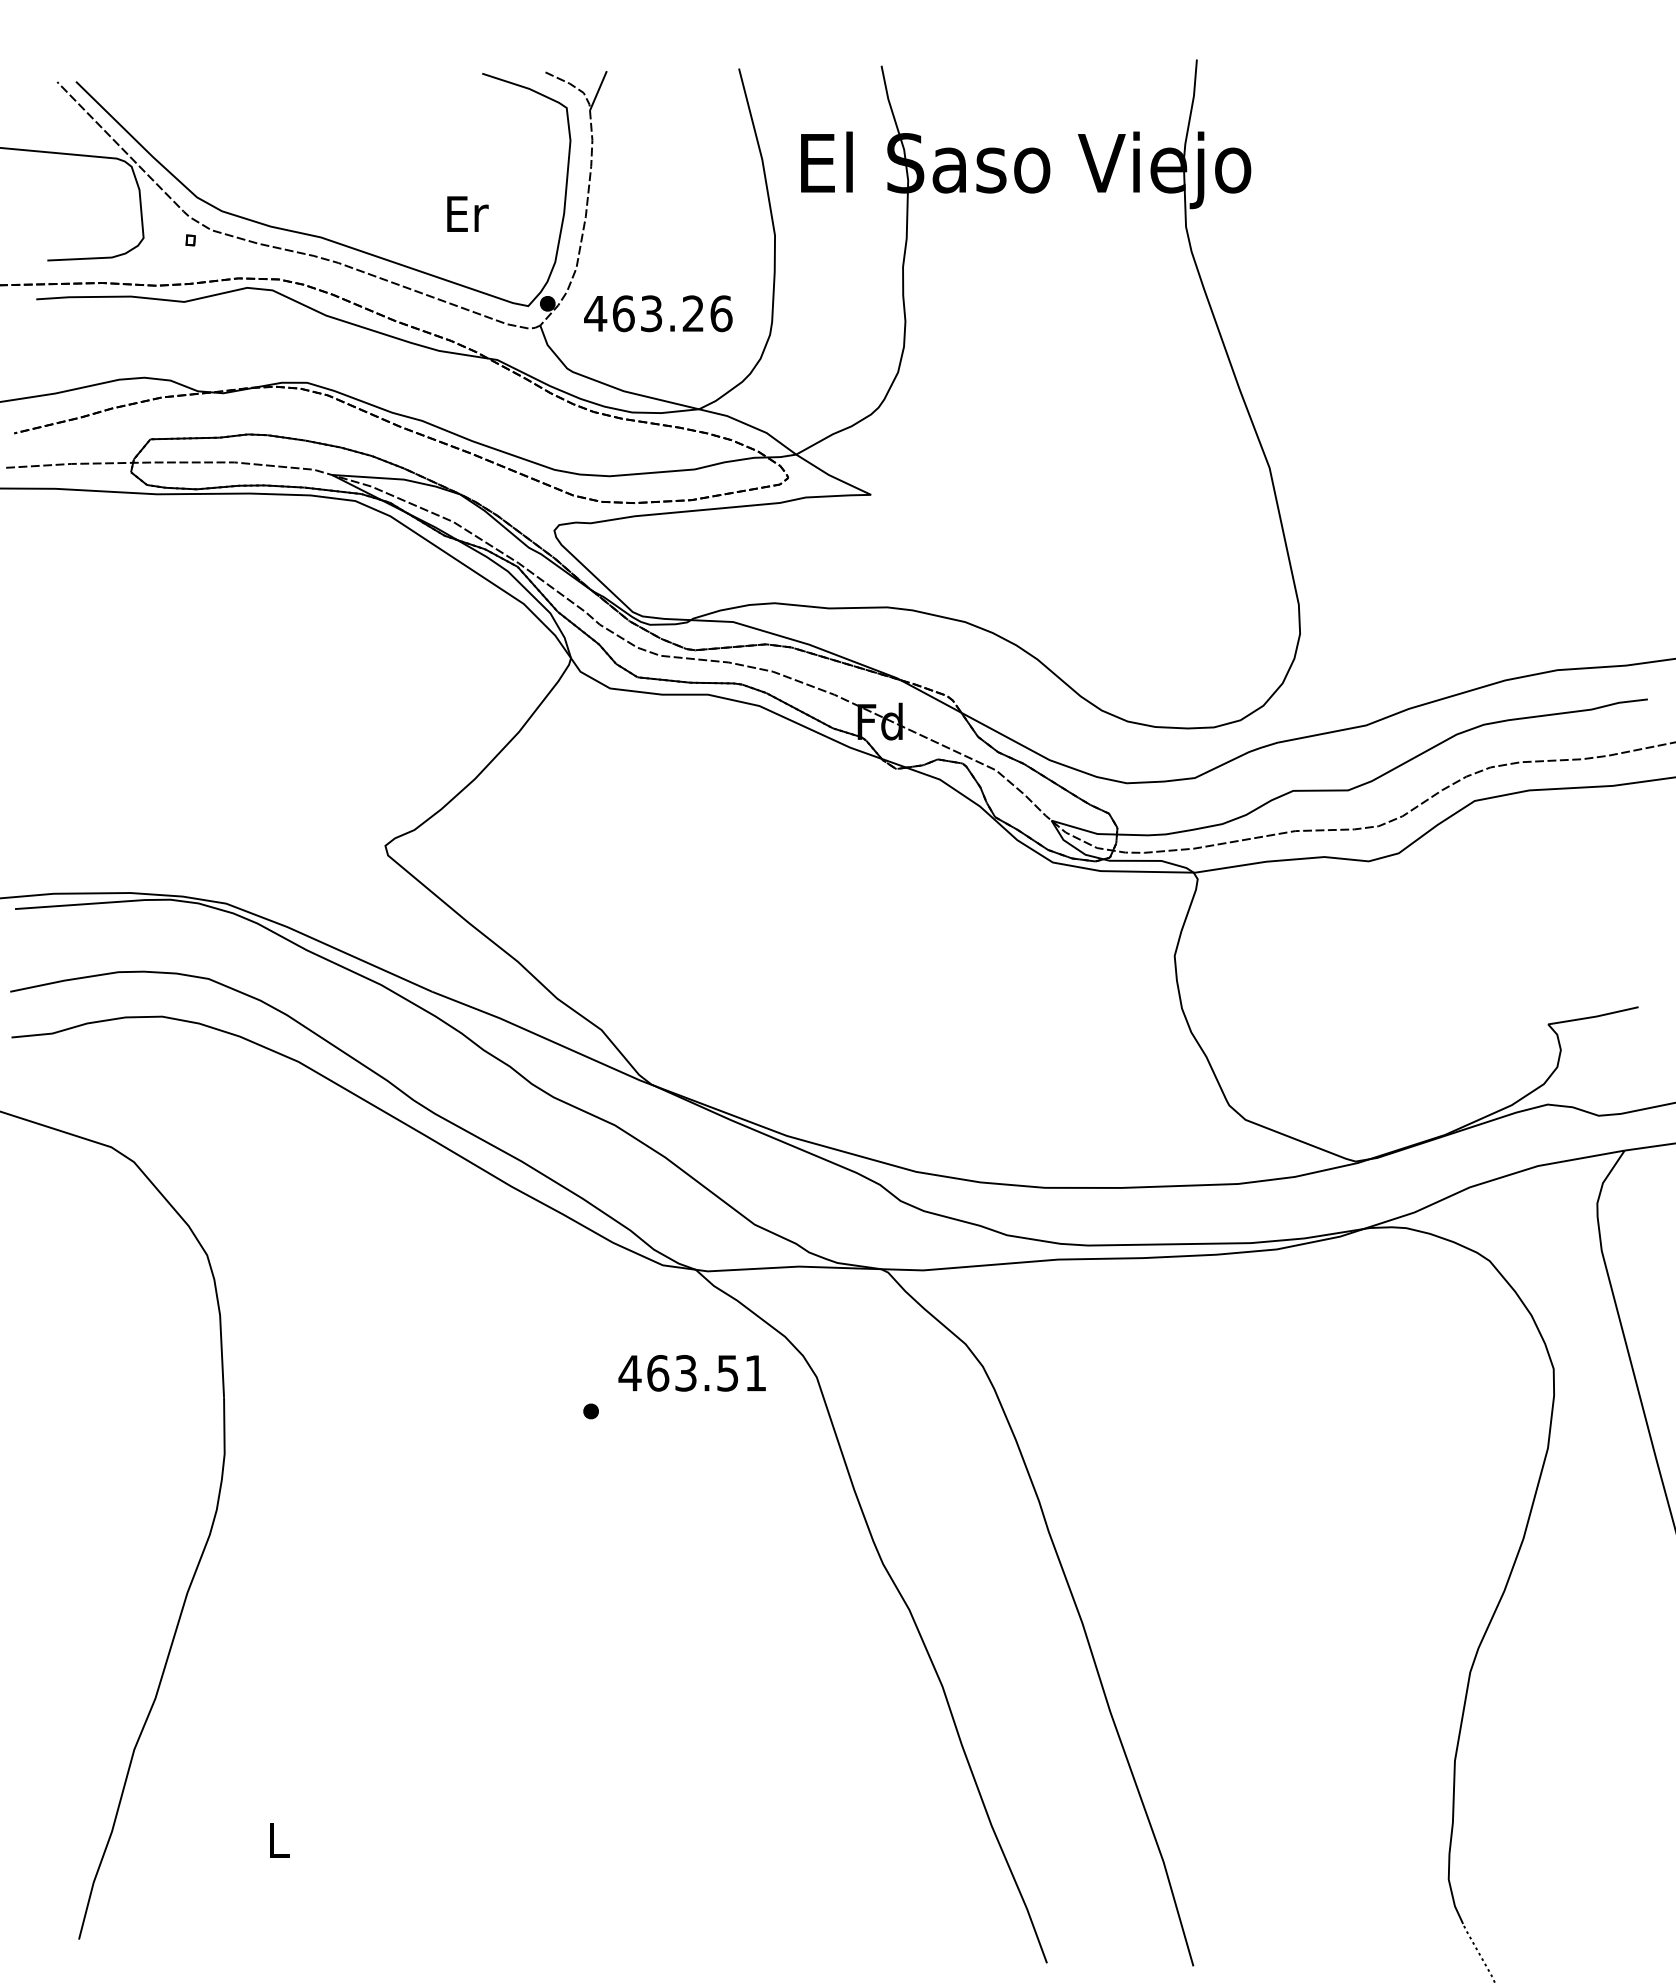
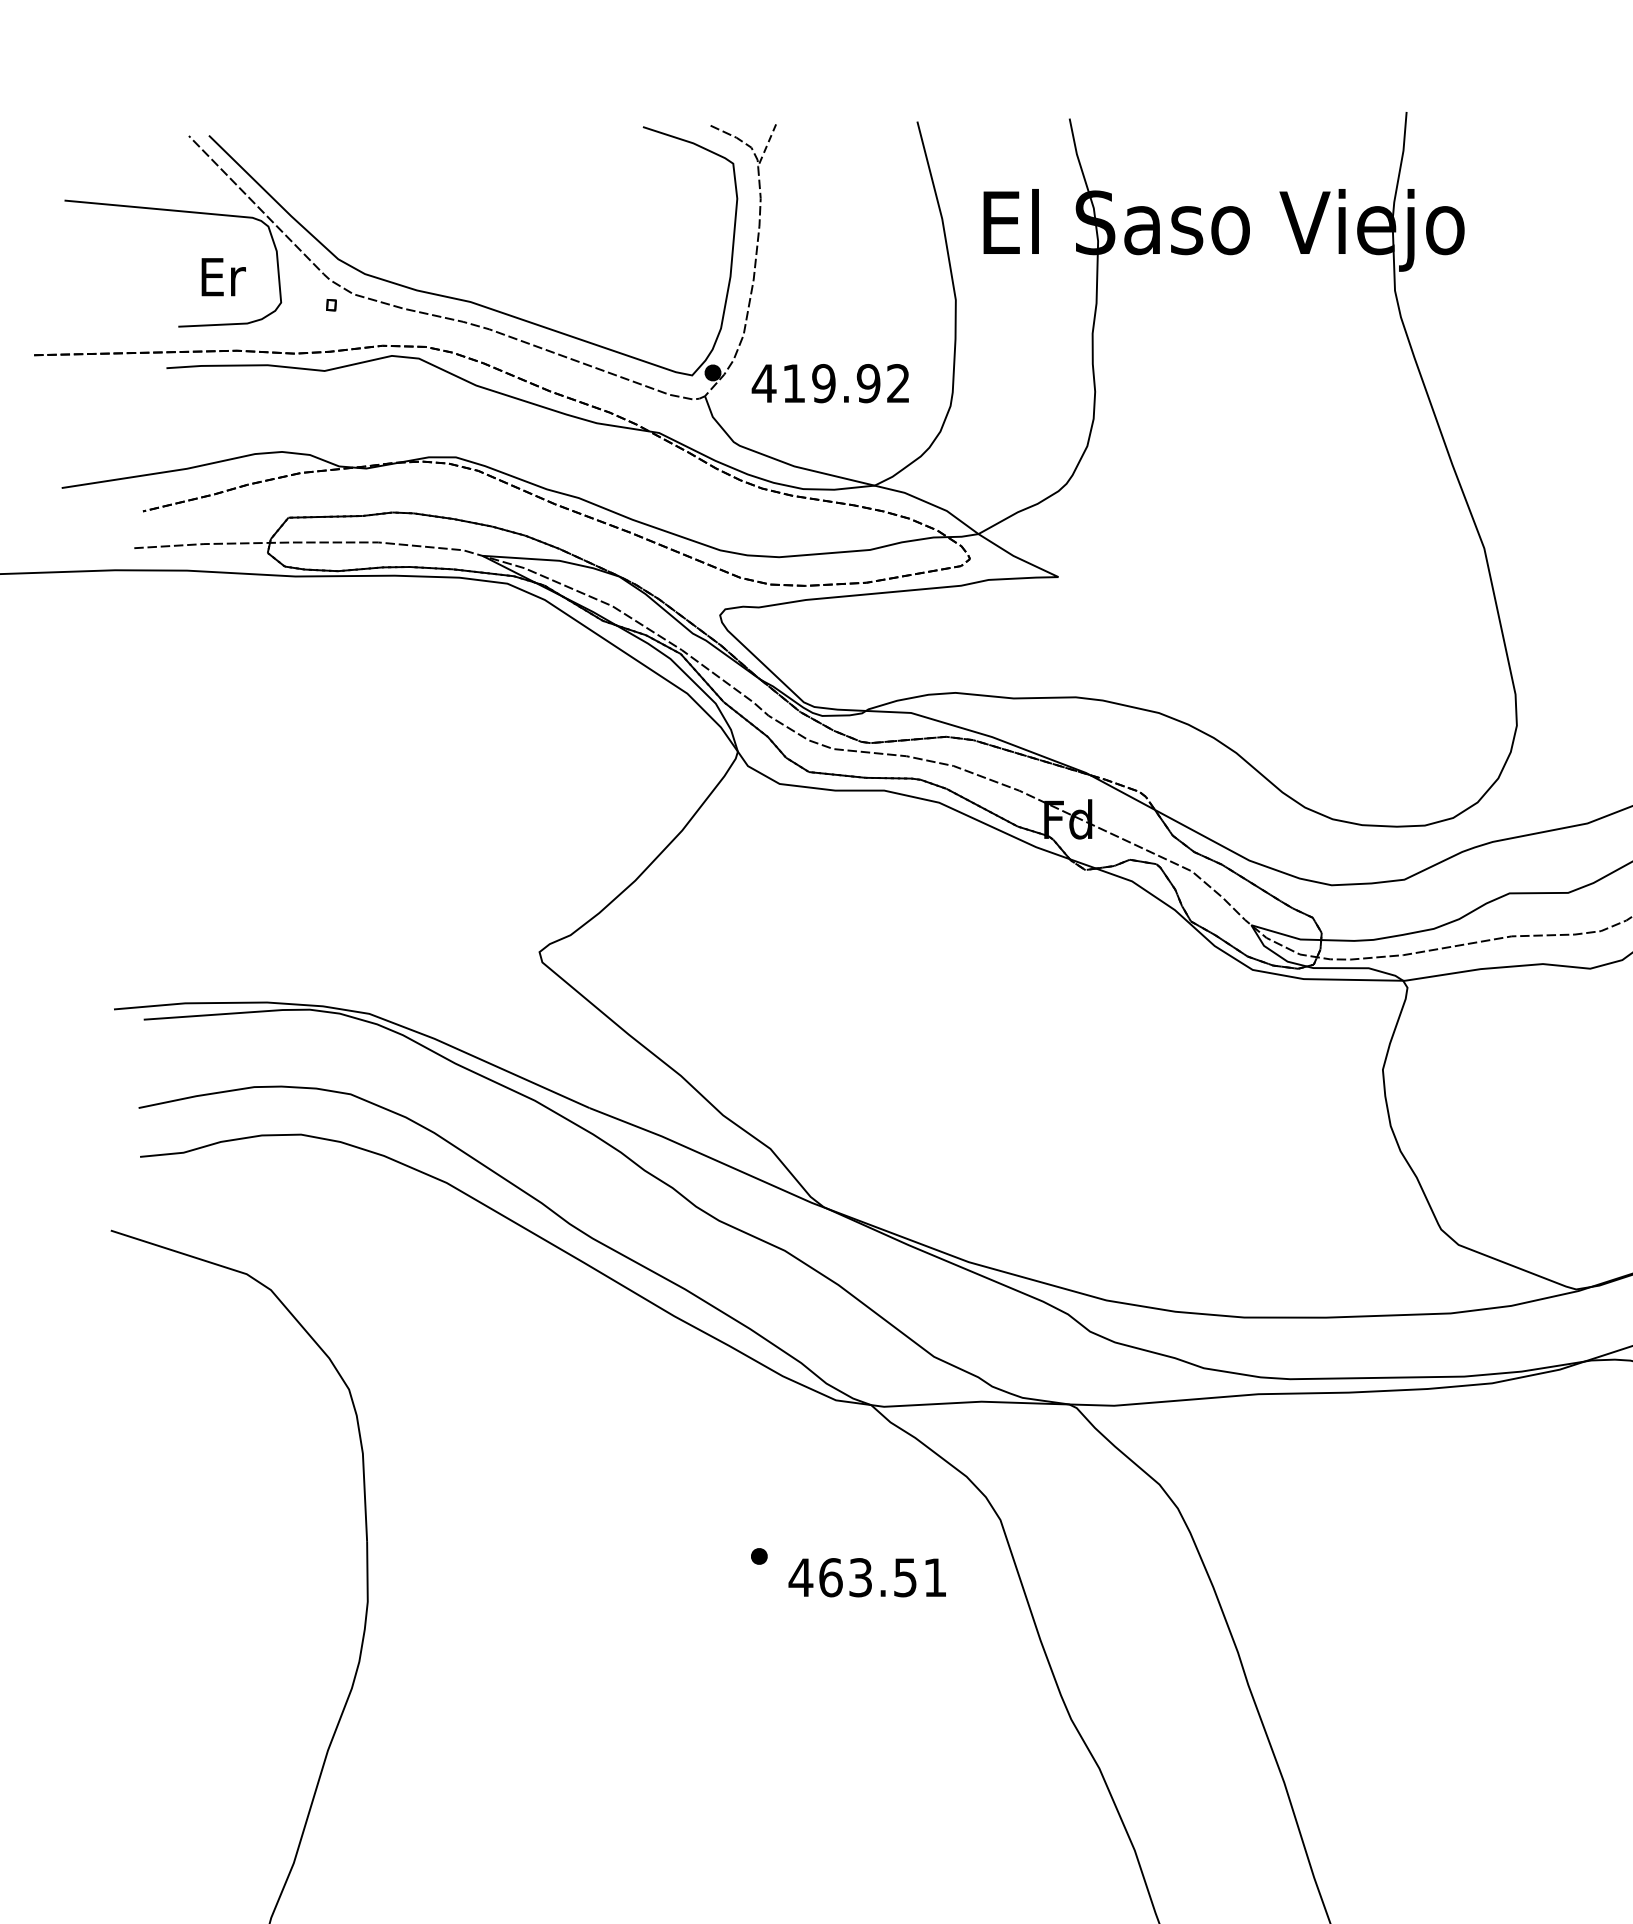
line: (598, 91) -> (767, 146), solid -> dashed
text: (467, 213) -> (223, 276), moved
text: (672, 313) -> (846, 383), 463.26 -> 419.92
text: (691, 1373) -> (866, 1577), moved

